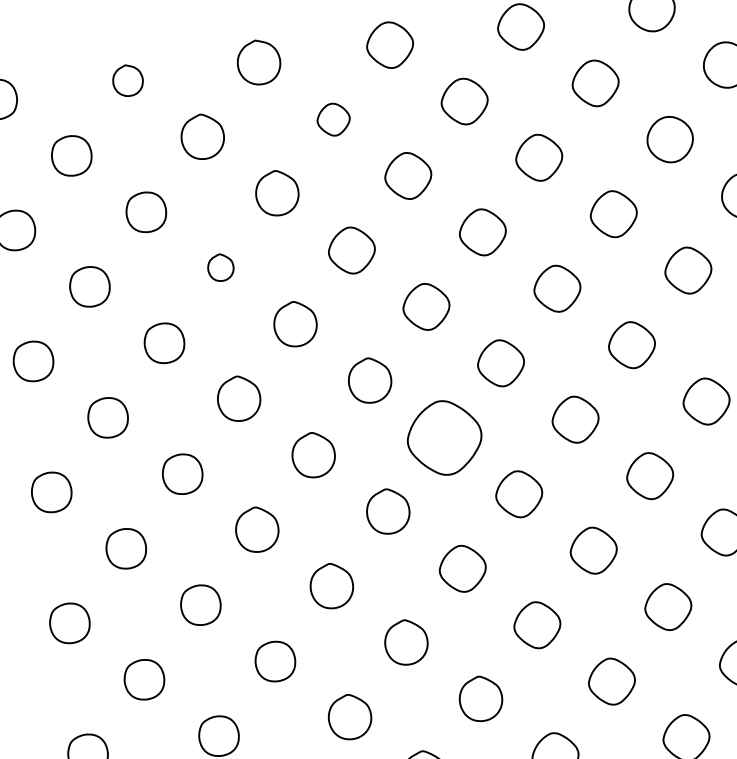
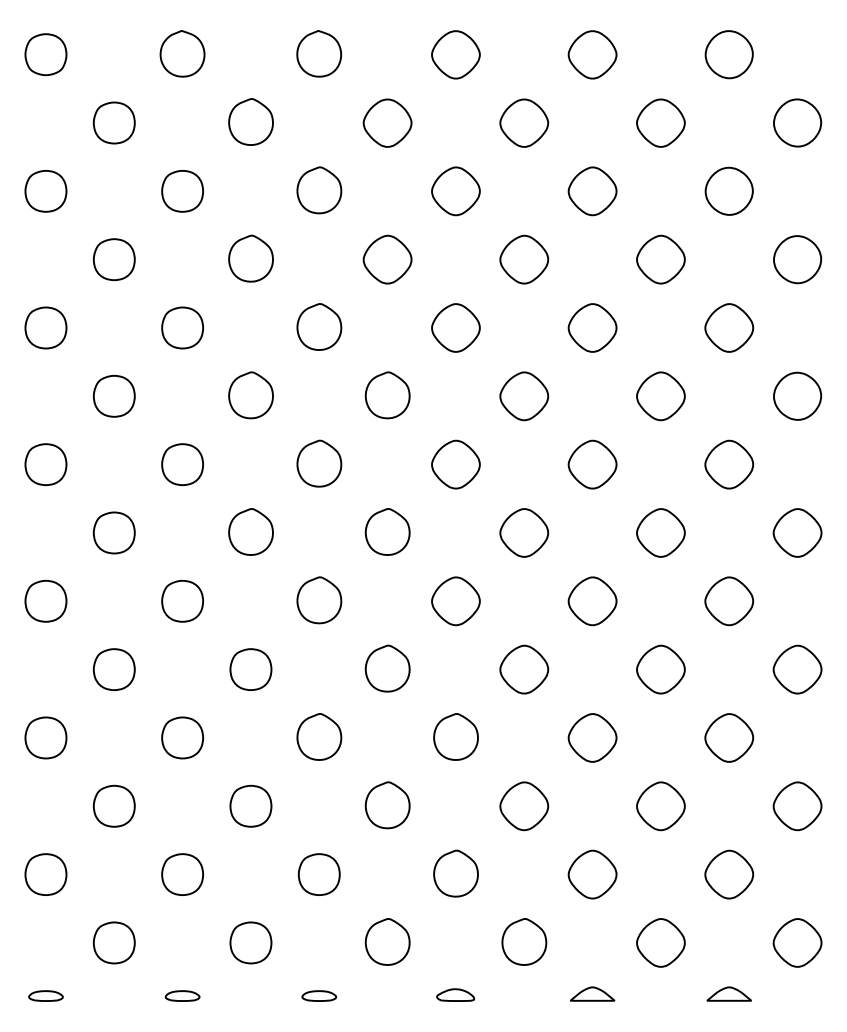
part: (127, 80) -> (182, 53), size x1.43
part: (333, 119) -> (387, 122), size x1.43
part: (220, 267) -> (250, 258), size x1.67
part: (444, 437) -> (455, 464), size x0.62

